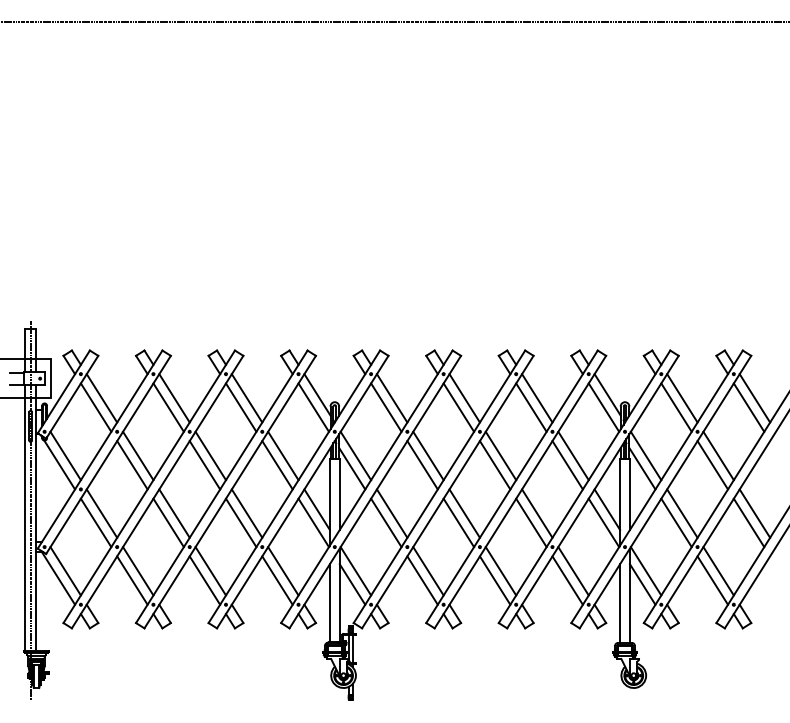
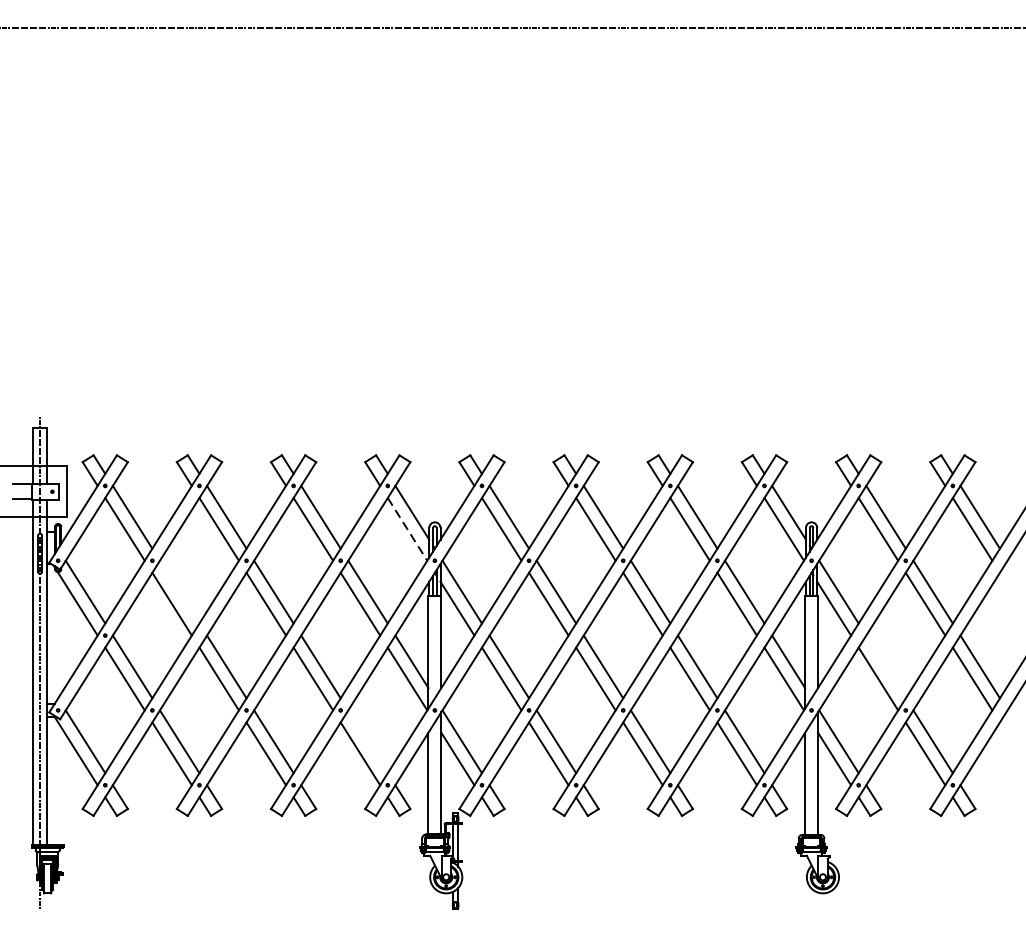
line: (313, 407) -> (407, 529), solid -> dashed
line: (138, 455) -> (180, 591), removed
line: (682, 513) -> (886, 666), removed
line: (283, 571) -> (368, 742), removed

